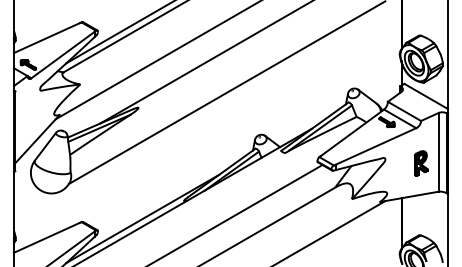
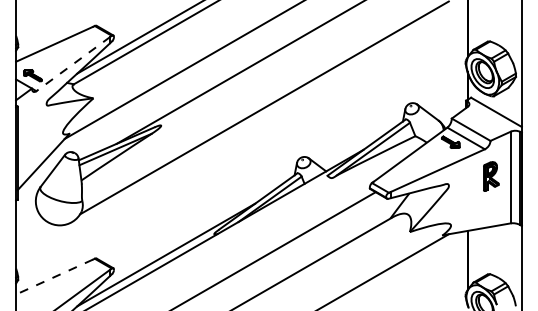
line: (63, 55) -> (73, 64), solid -> dashed
part: (421, 163) -> (491, 176), moved
line: (46, 238) -> (54, 277), solid -> dashed

